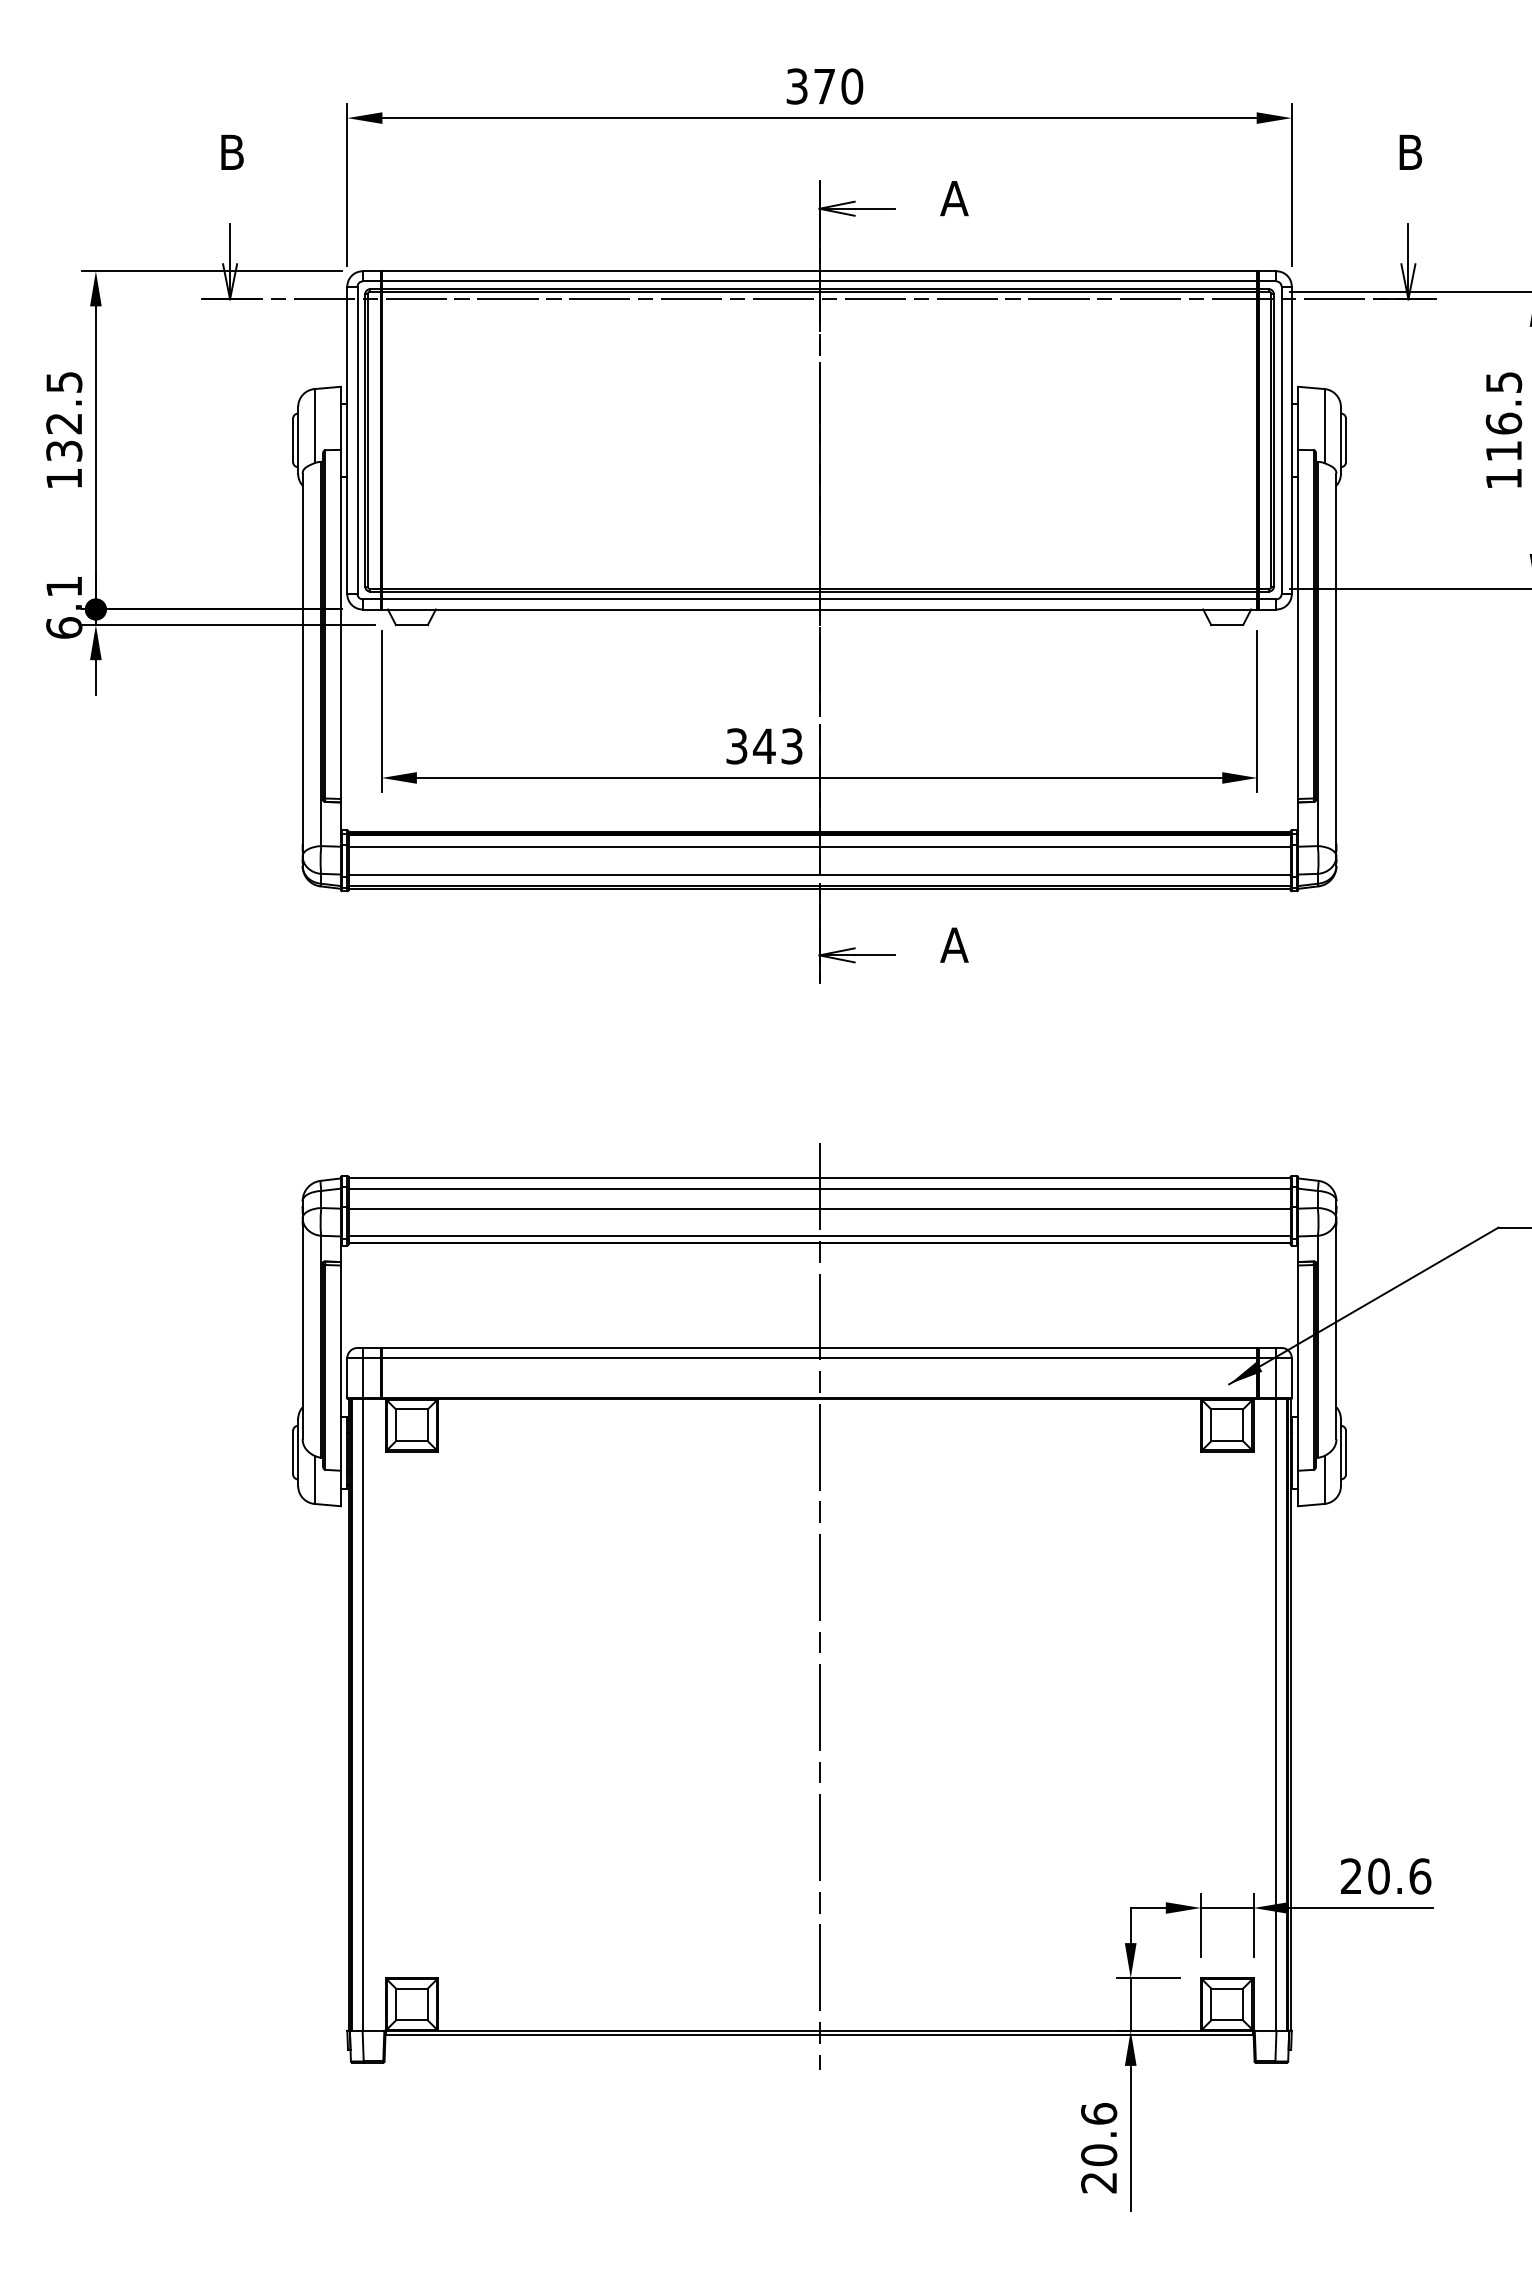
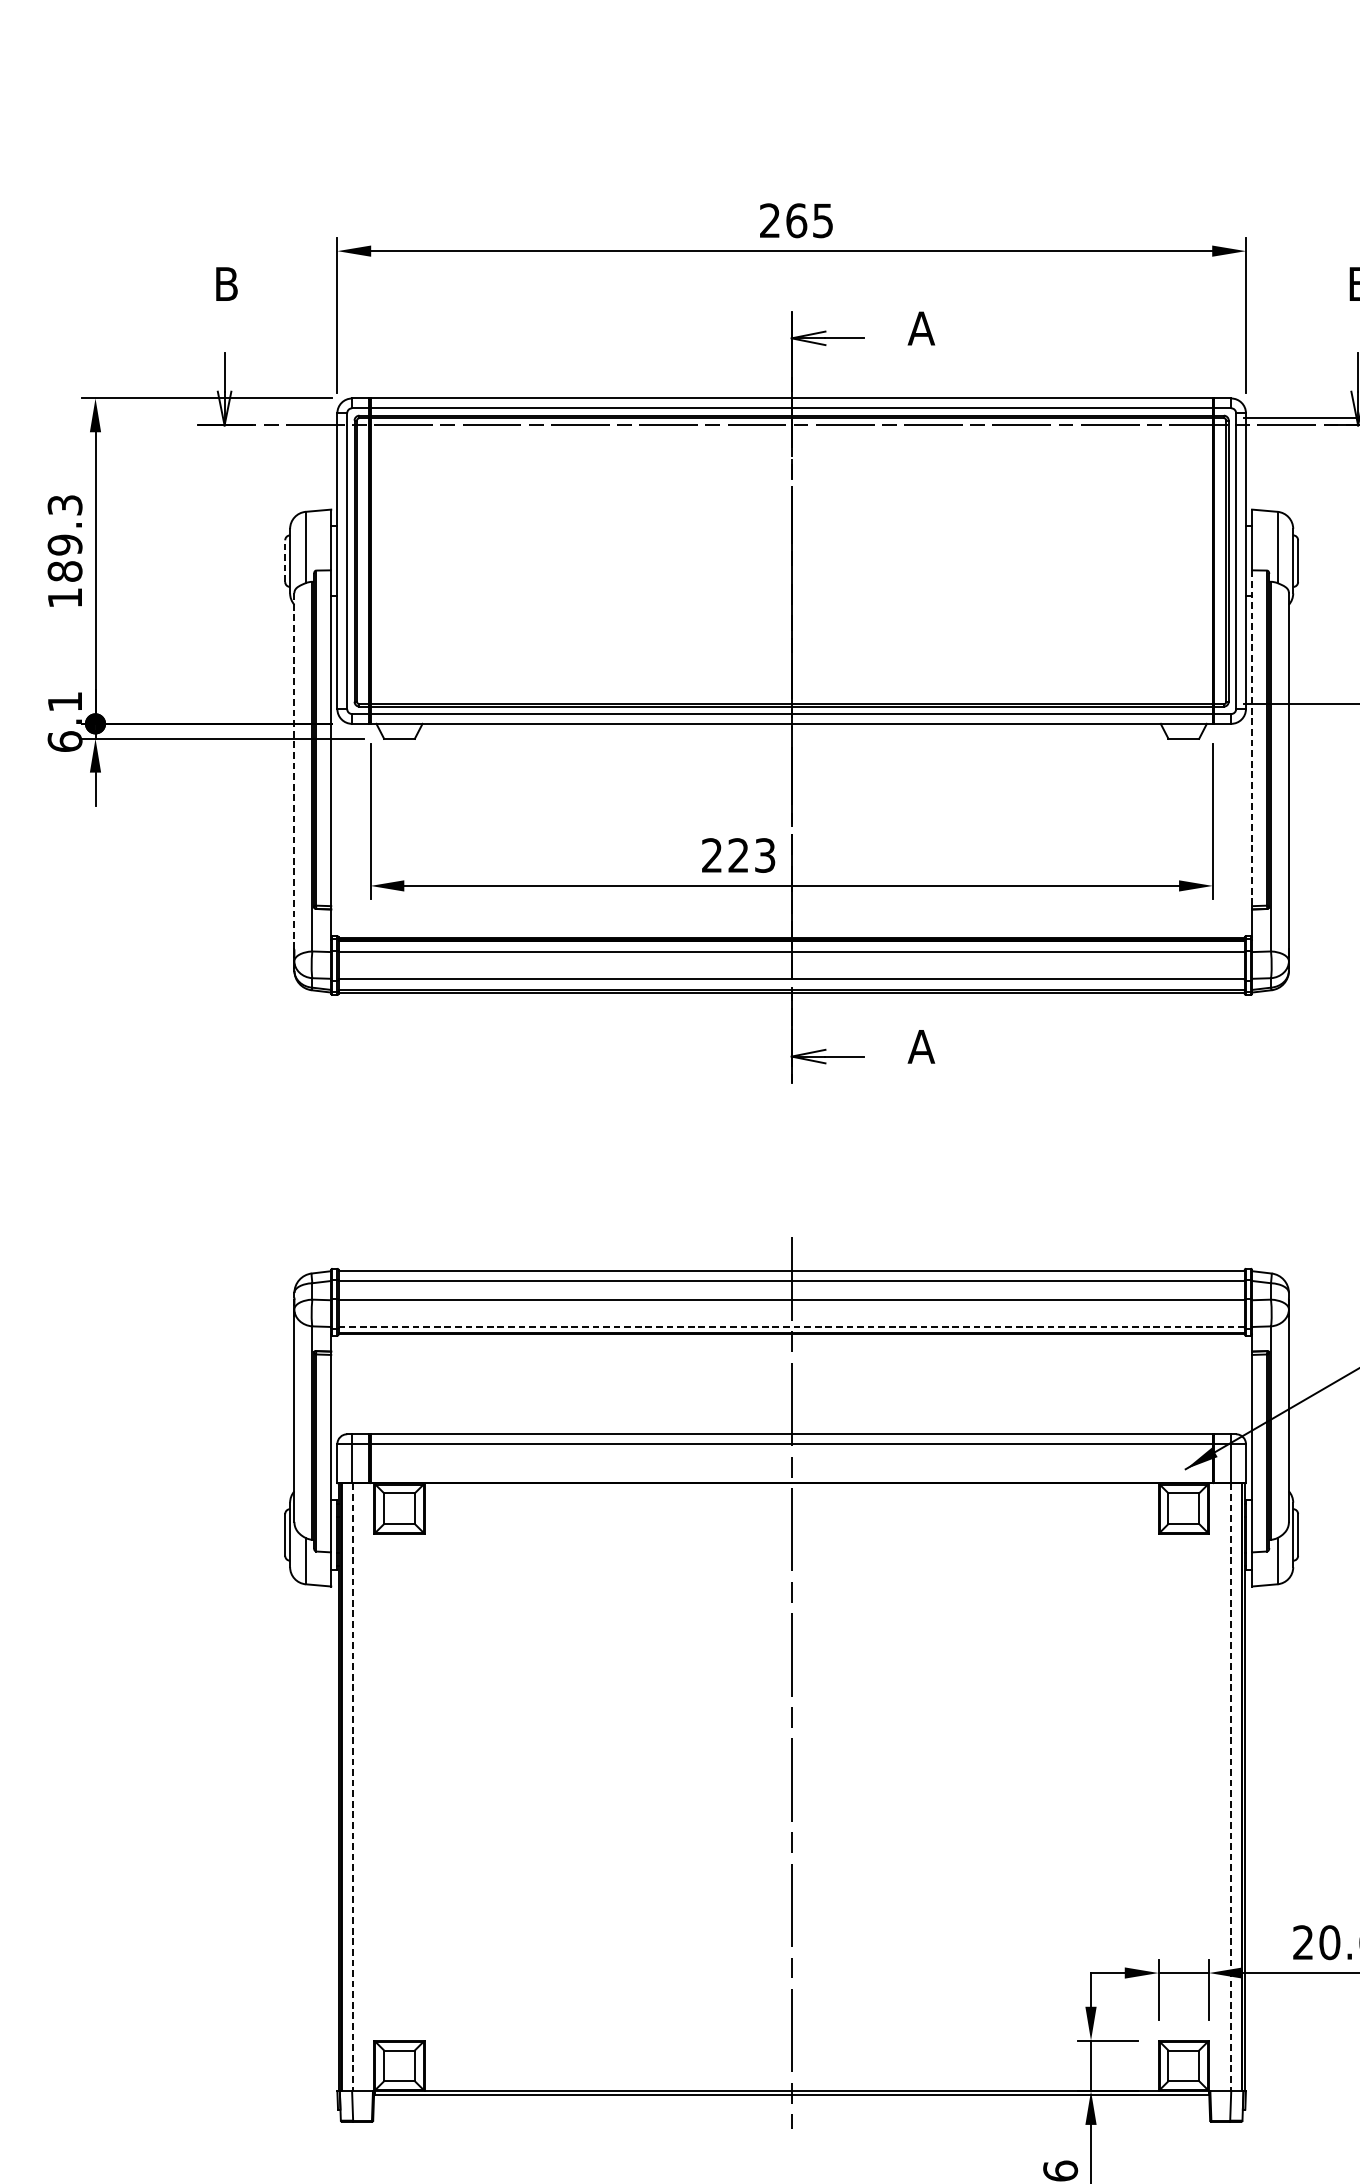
text: (824, 86) -> (796, 220), 370 -> 265
text: (64, 416) -> (65, 538), 132.5 -> 189.3
line: (293, 440) -> (285, 561), solid -> dashed
line: (1298, 624) -> (1252, 738), solid -> dashed
line: (302, 659) -> (294, 771), solid -> dashed
text: (750, 746) -> (725, 855), 343 -> 223
line: (819, 1236) -> (791, 1327), solid -> dashed
line: (363, 1714) -> (352, 1786), solid -> dashed
line: (1275, 1714) -> (1230, 1786), solid -> dashed

